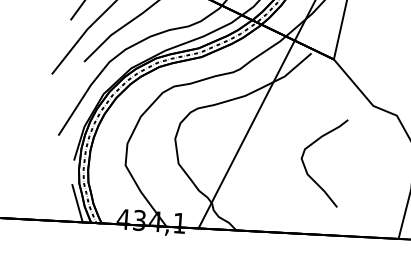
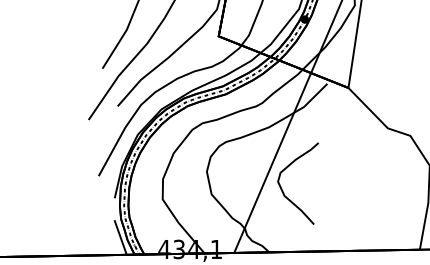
curve: (306, 168) -> (283, 190), moved

